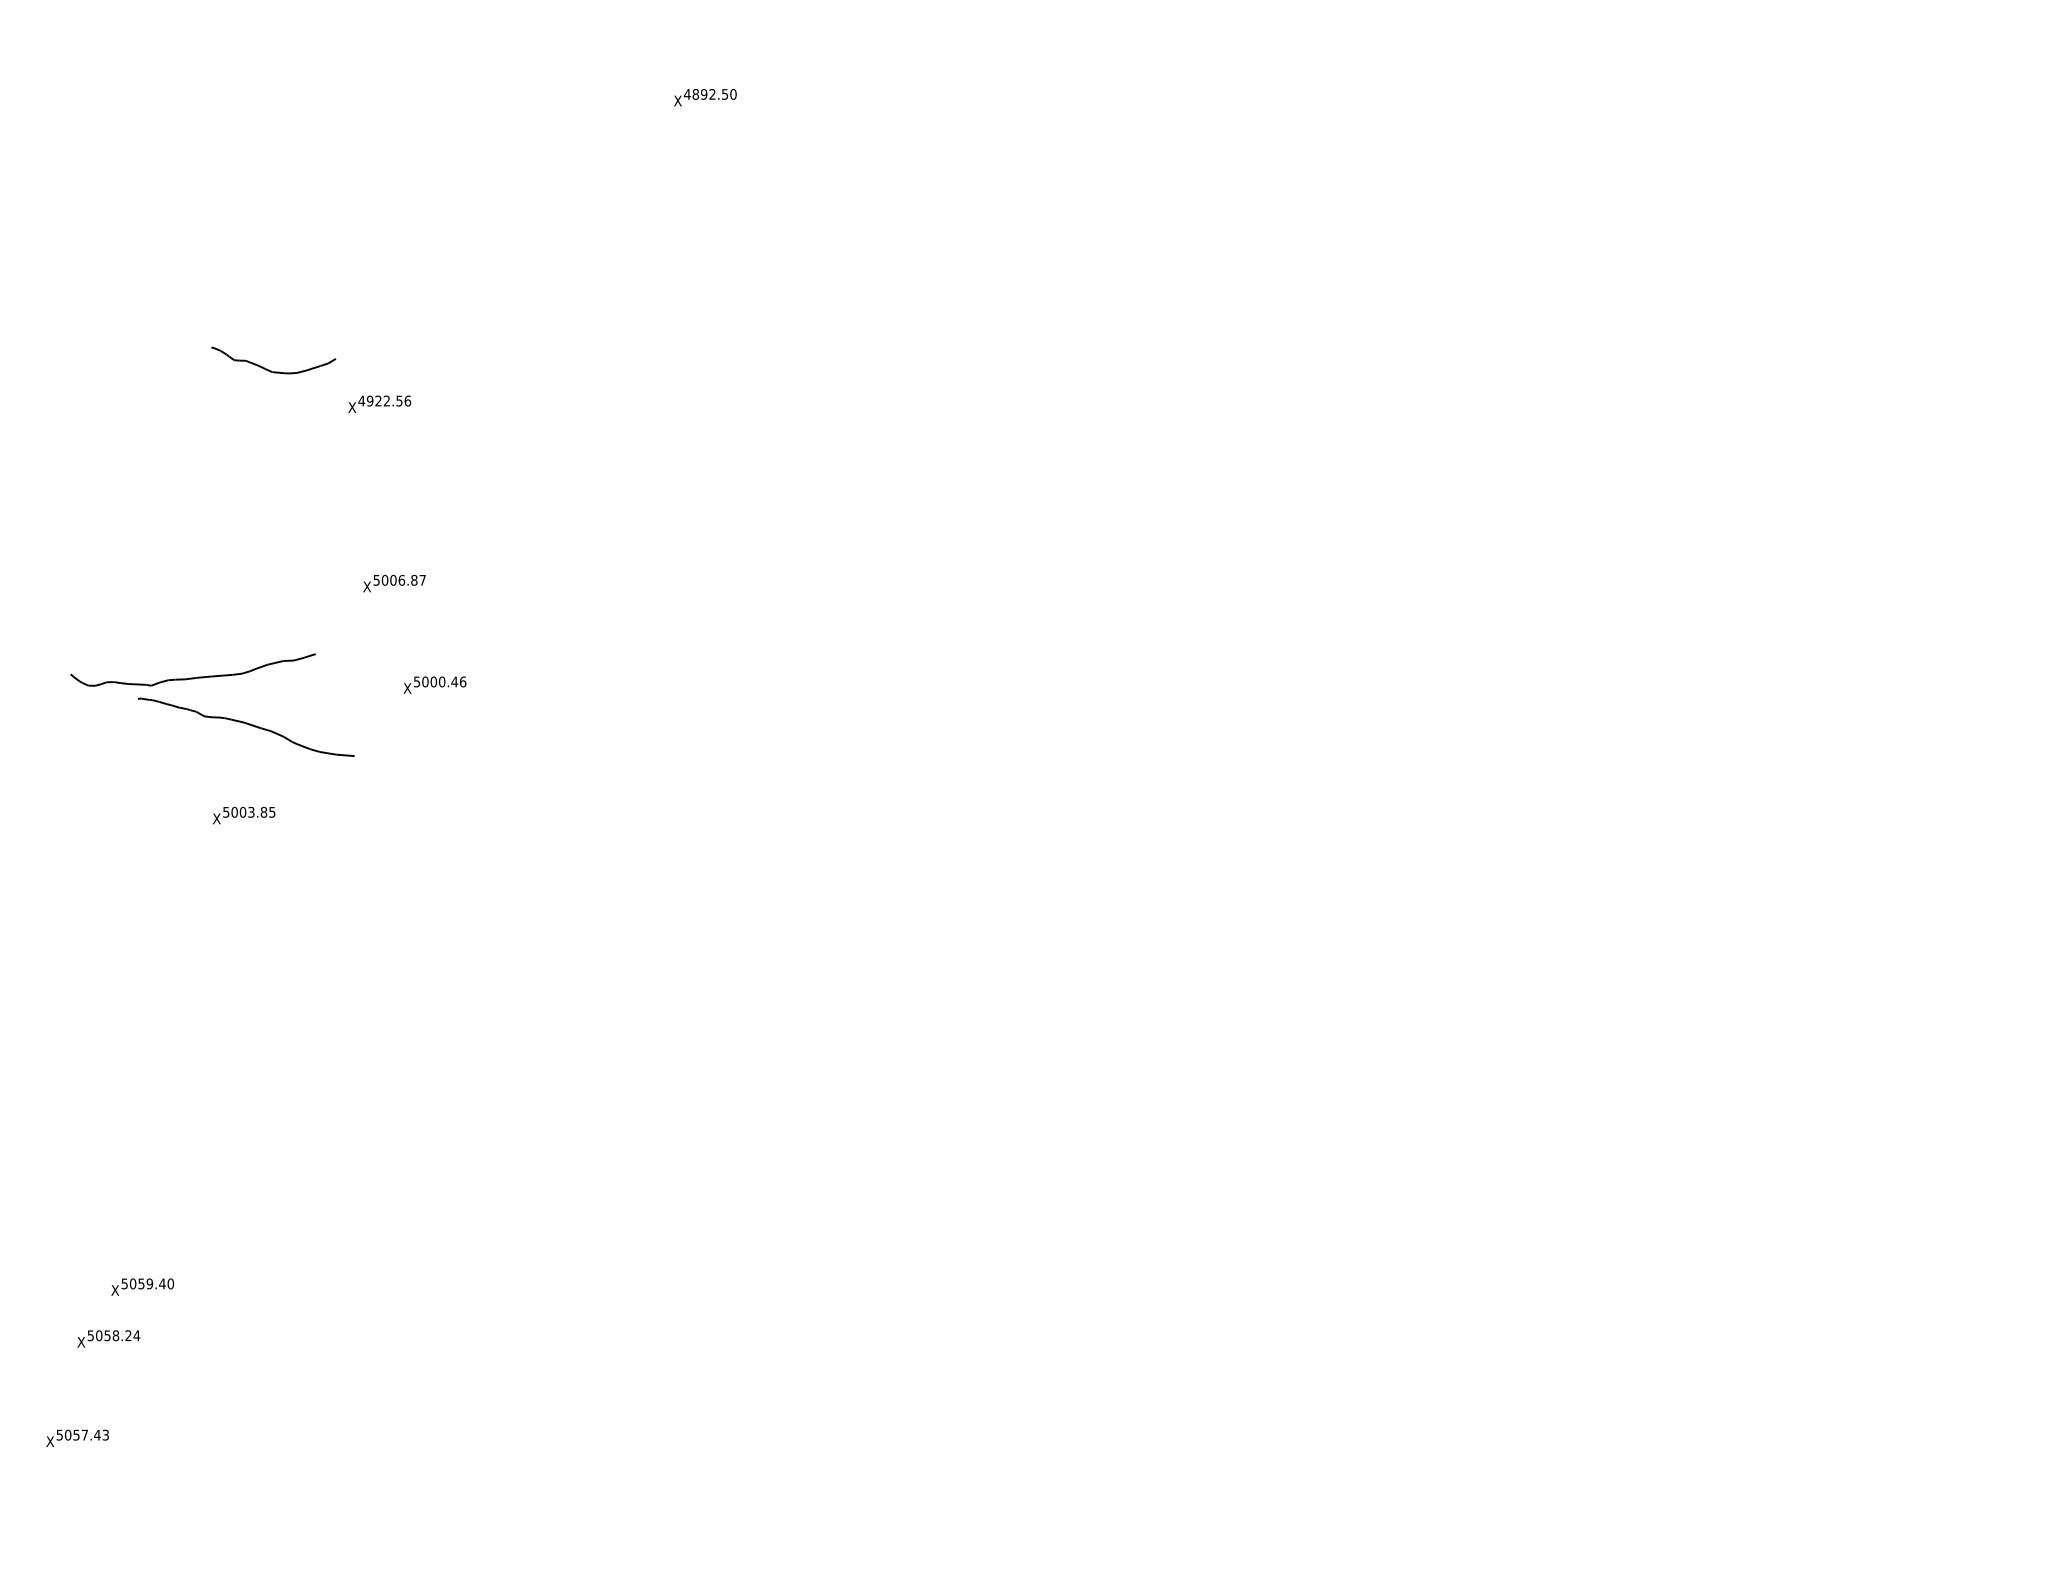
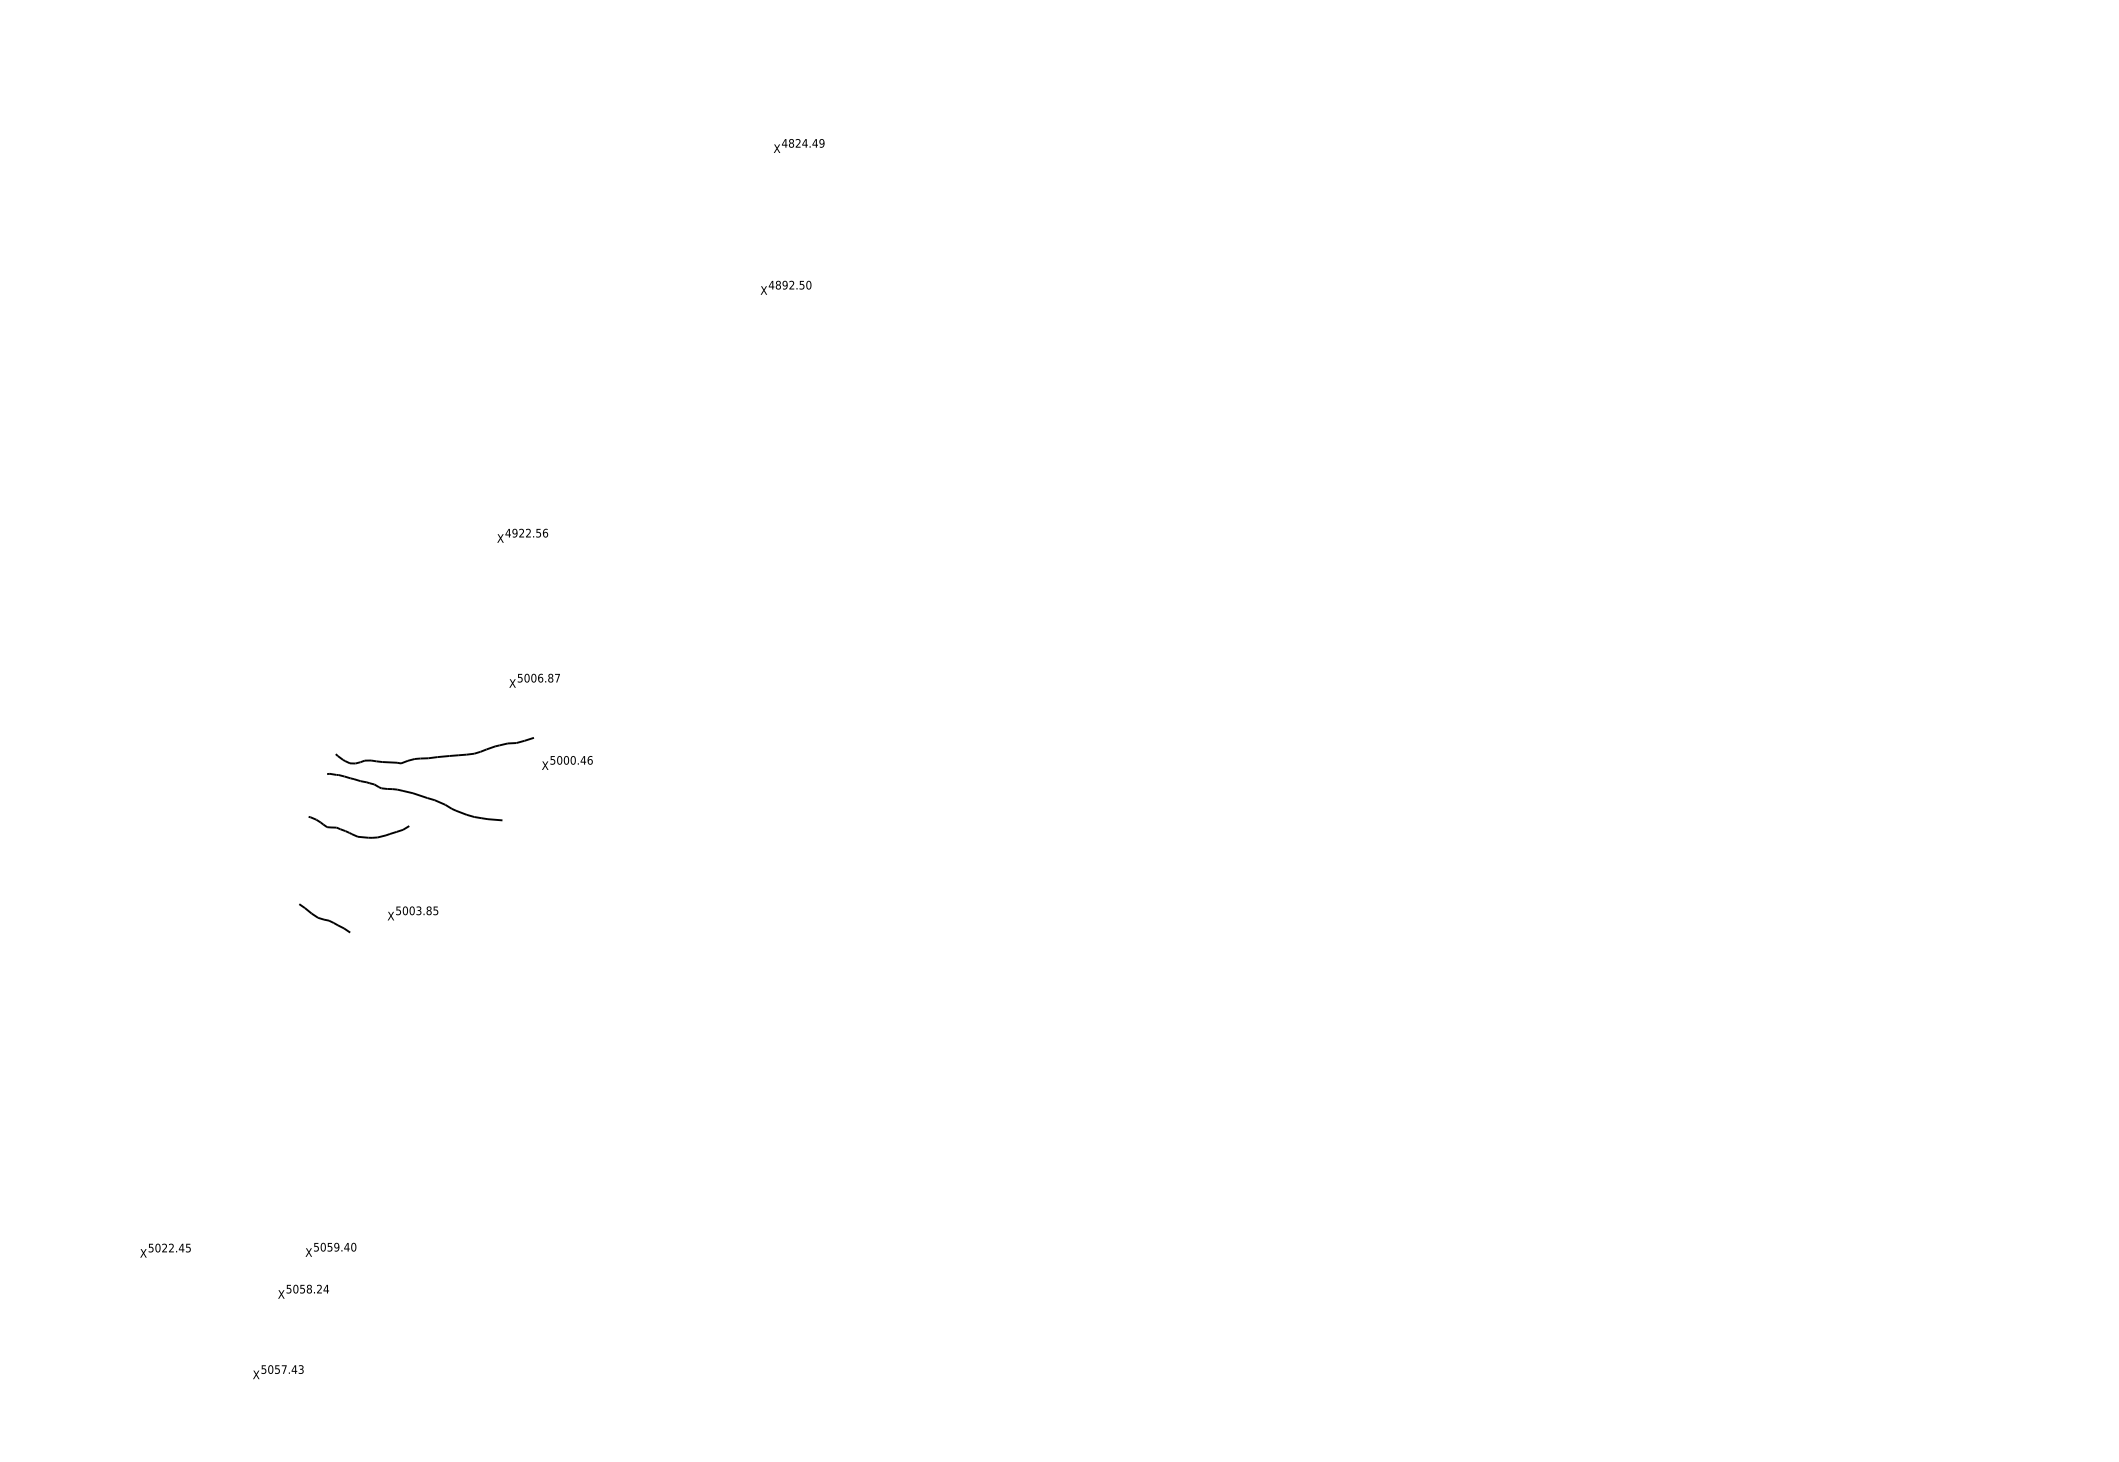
curve: (269, 369) -> (355, 834), moved
curve: (192, 677) -> (434, 756), moved
text: (244, 815) -> (413, 913), moved
curve: (134, 877) -> (324, 918), added

